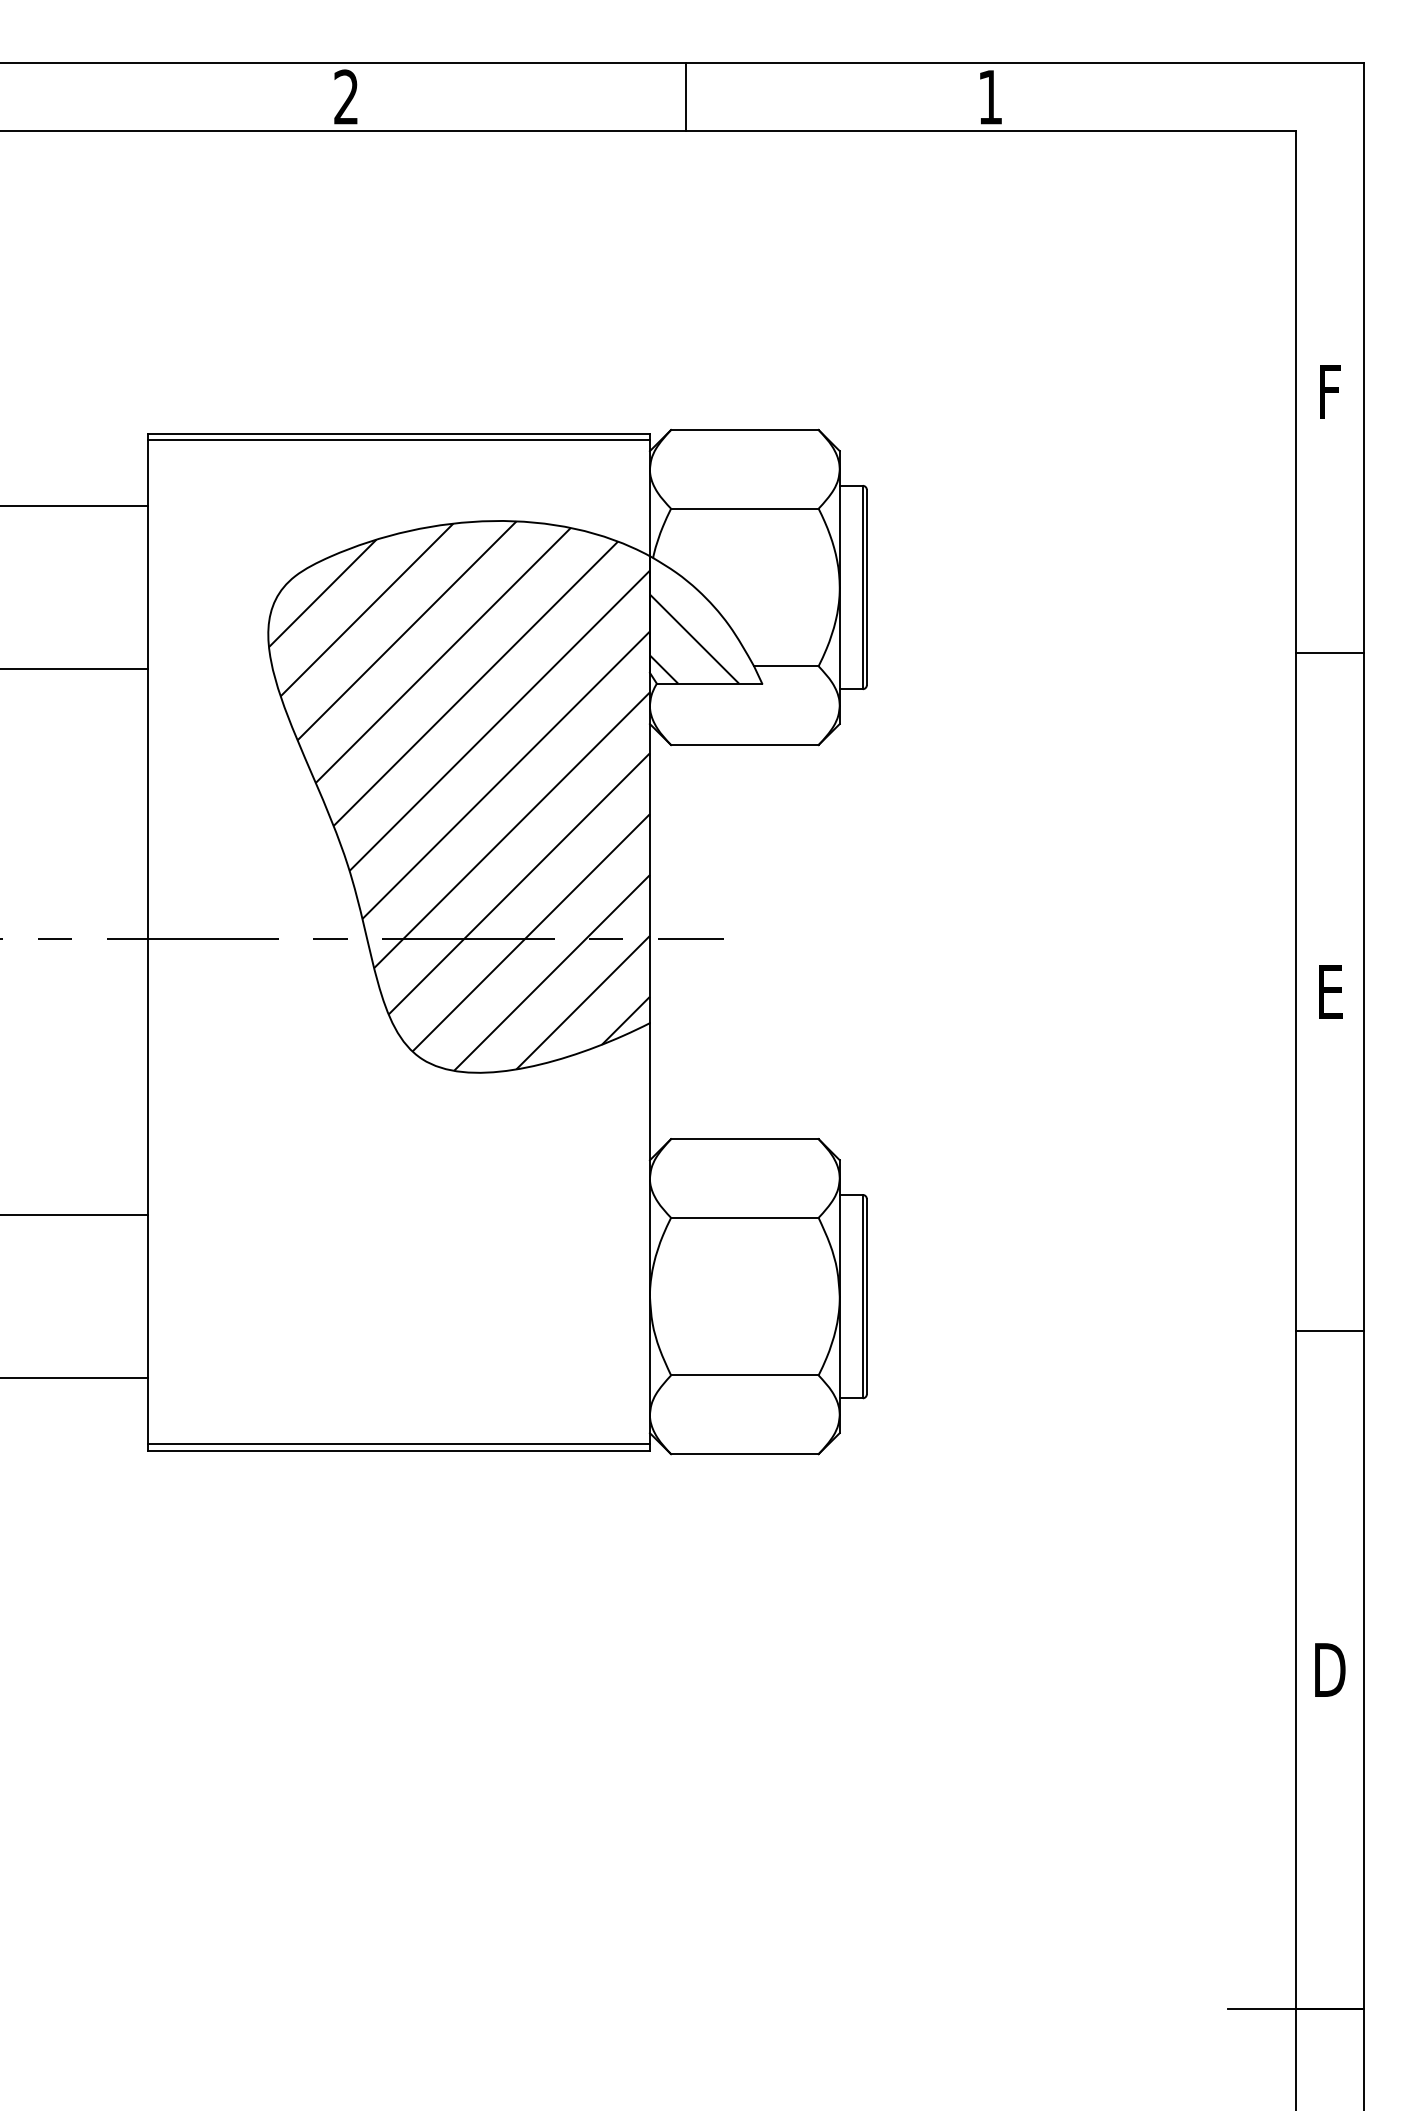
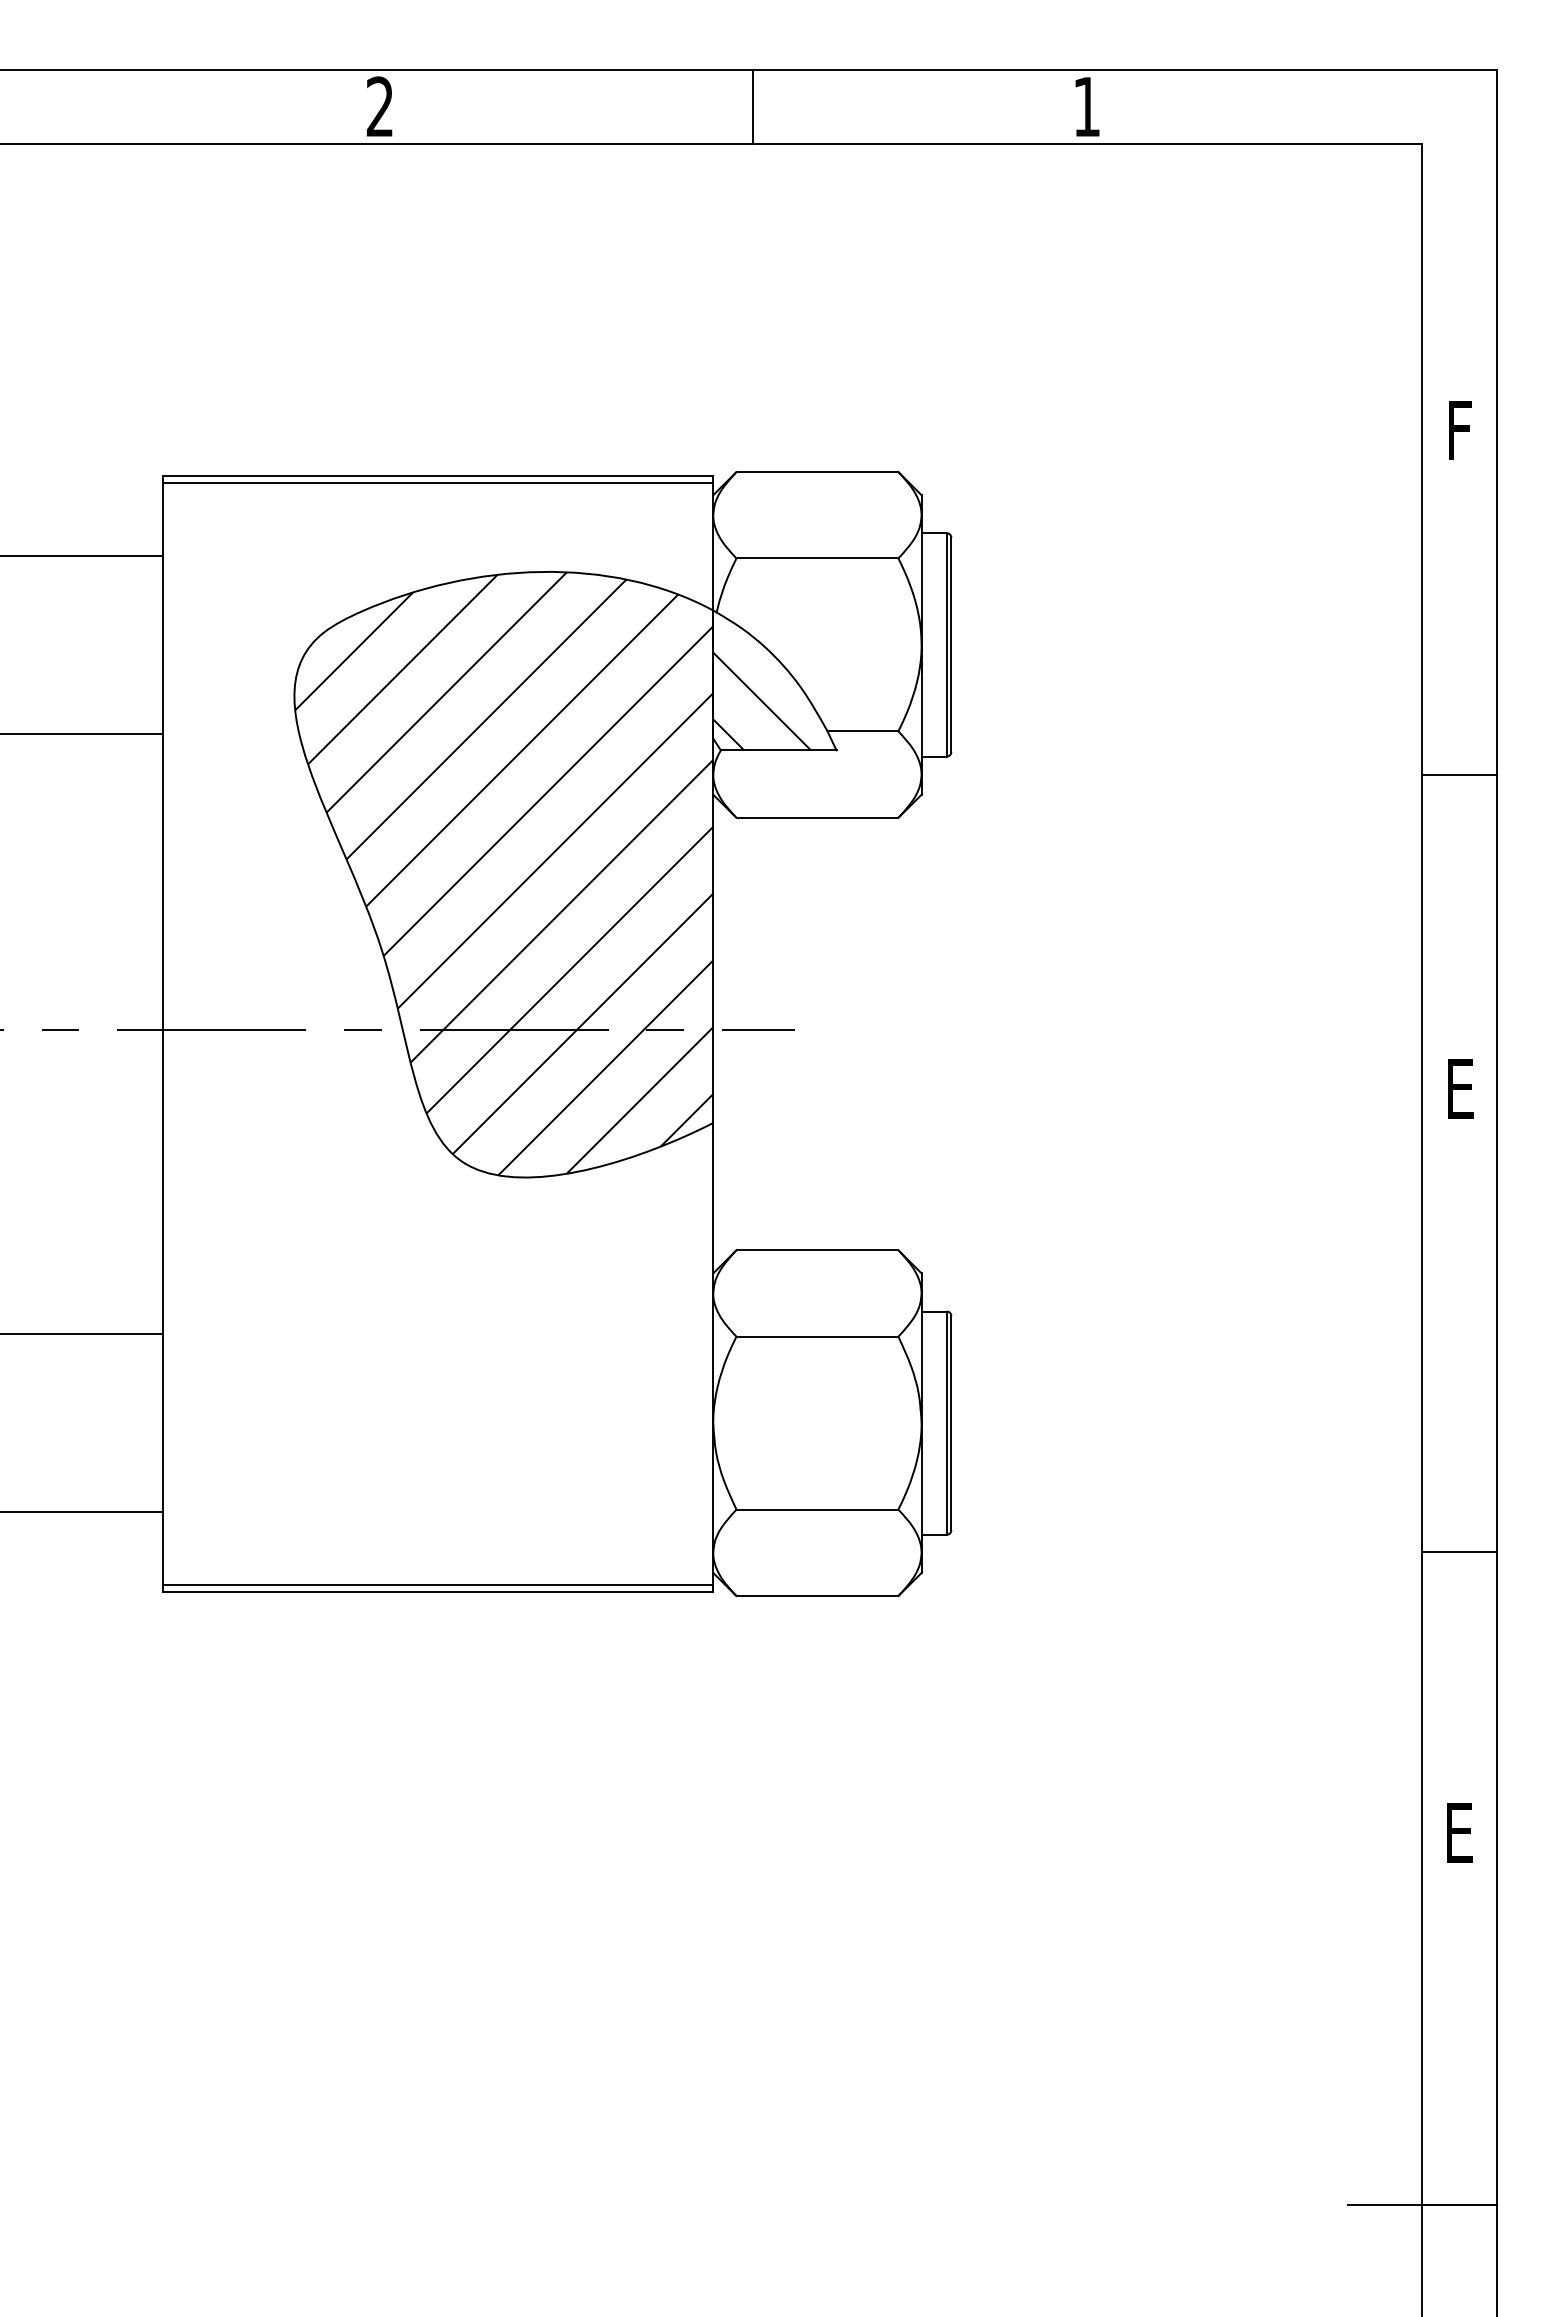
line: (1329, 652) -> (1459, 774), moved
line: (1329, 1330) -> (1459, 1551), moved
text: (1329, 1669) -> (1459, 1832), D -> E

